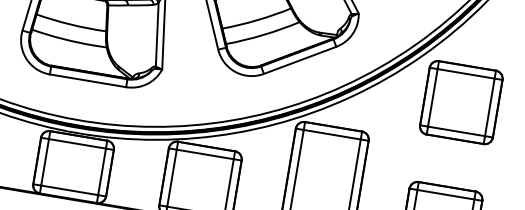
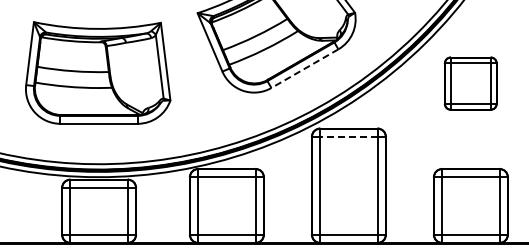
line: (299, 60) -> (304, 68), solid -> dashed
part: (460, 102) -> (470, 83), size x0.7
line: (331, 134) -> (348, 136), solid -> dashed

